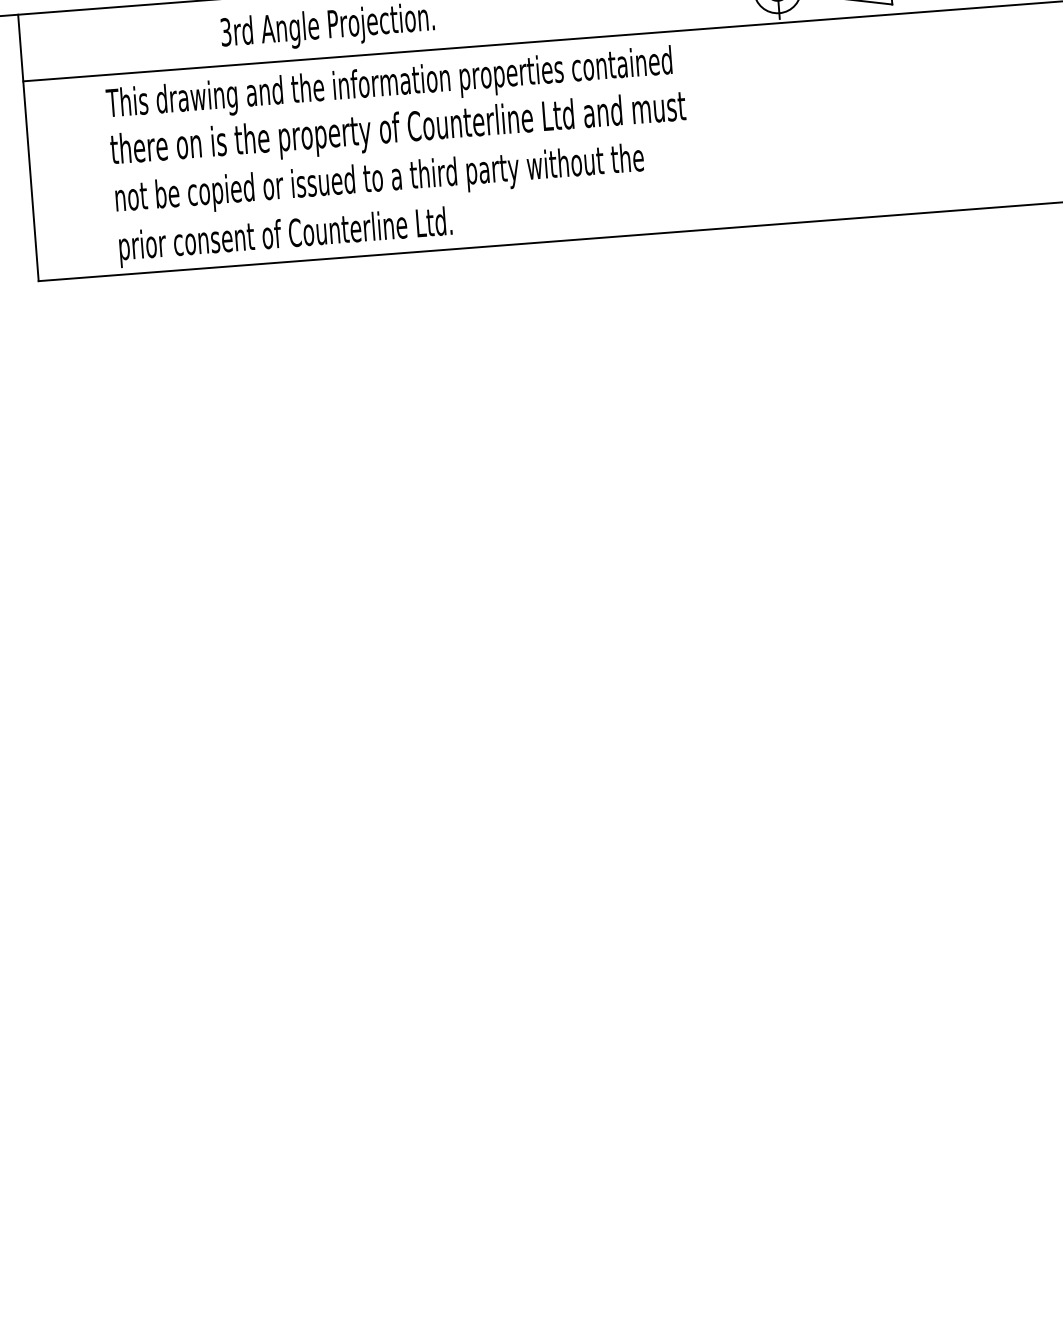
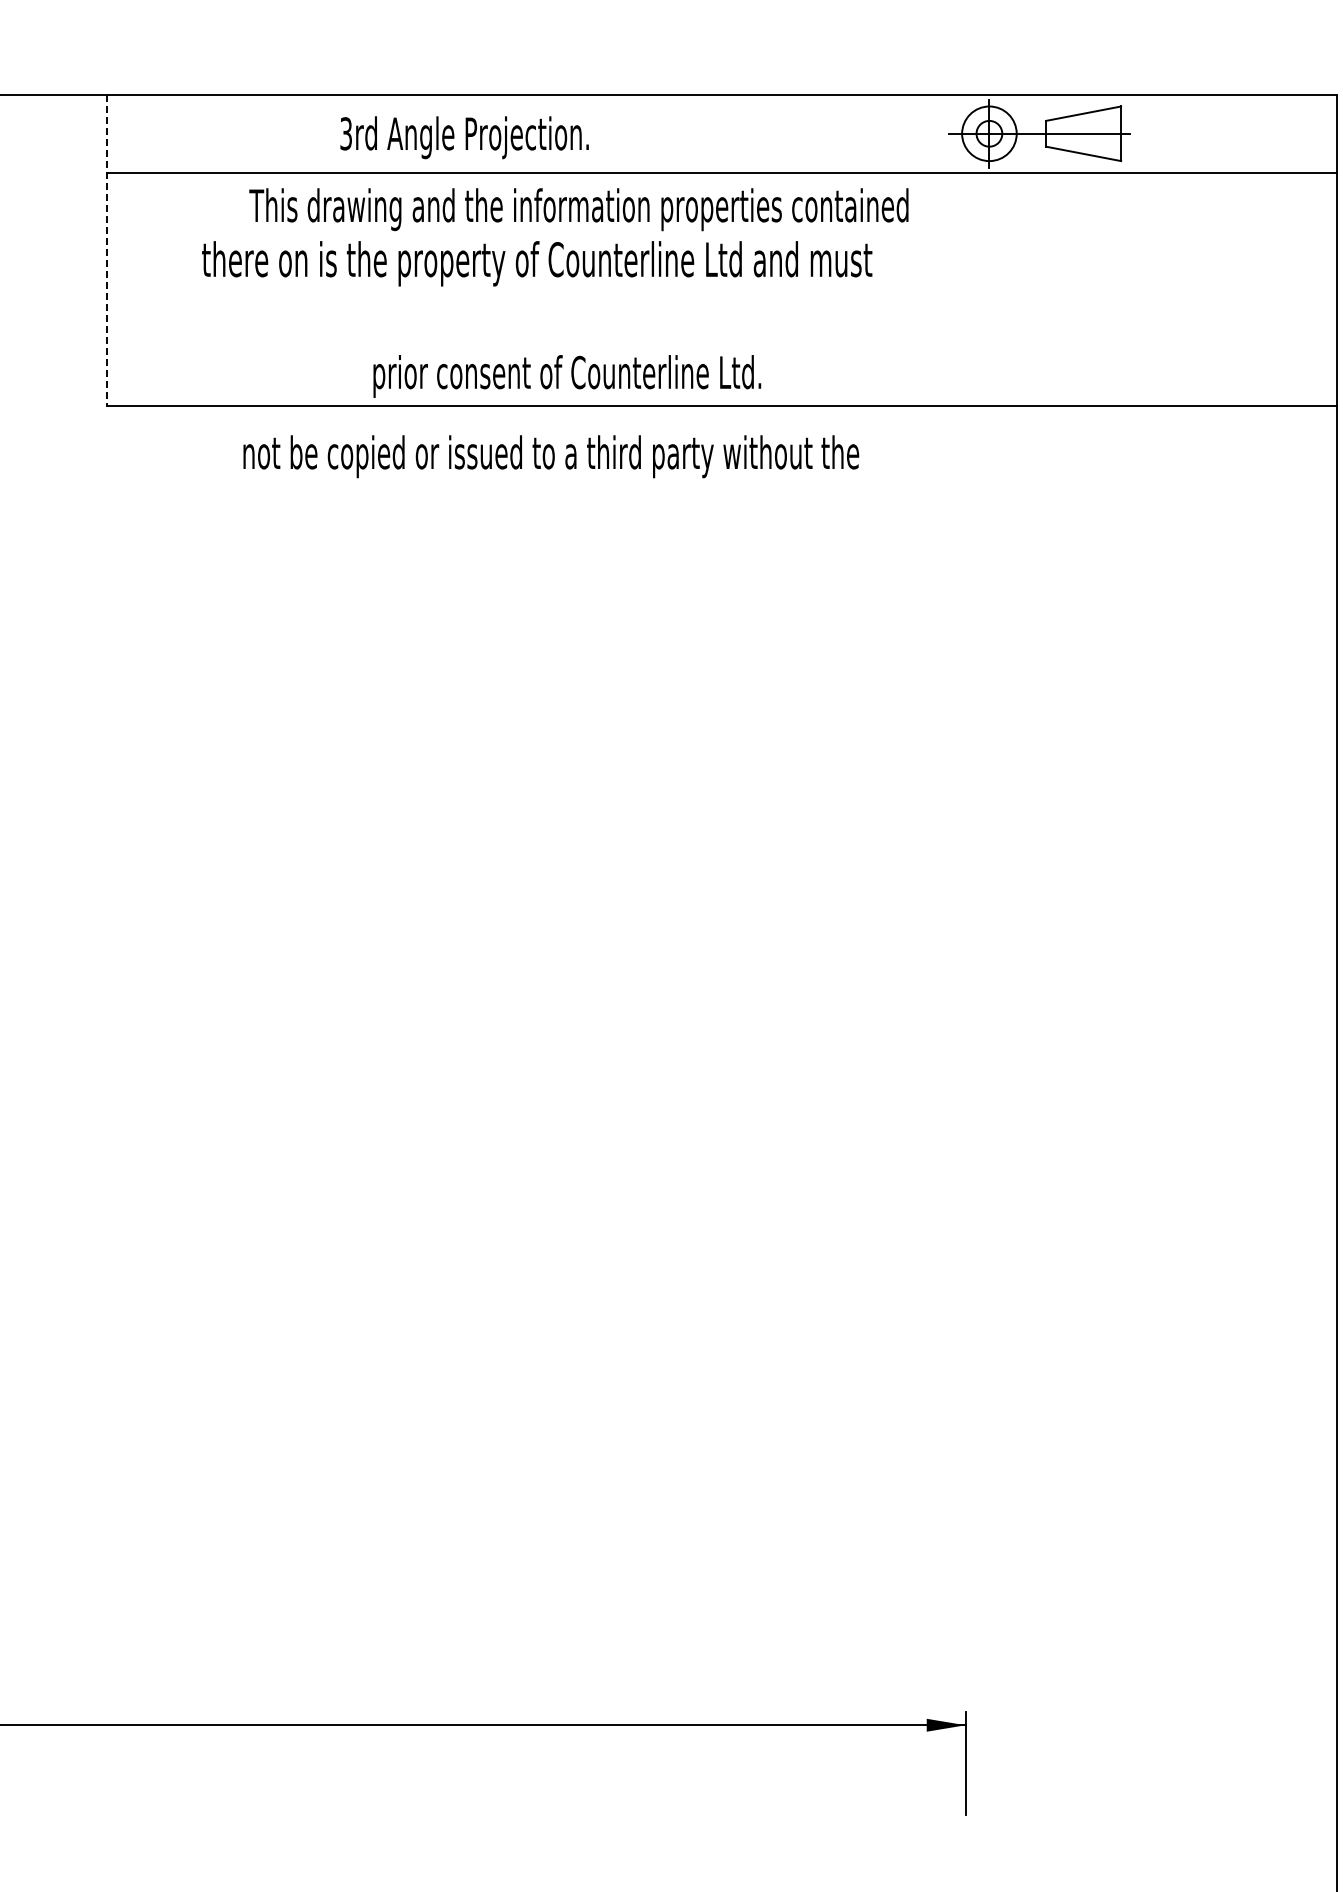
text: (389, 84) -> (578, 209), moved
line: (28, 148) -> (106, 250), solid -> dashed
text: (379, 180) -> (551, 456), moved
text: (286, 236) -> (567, 376), moved

